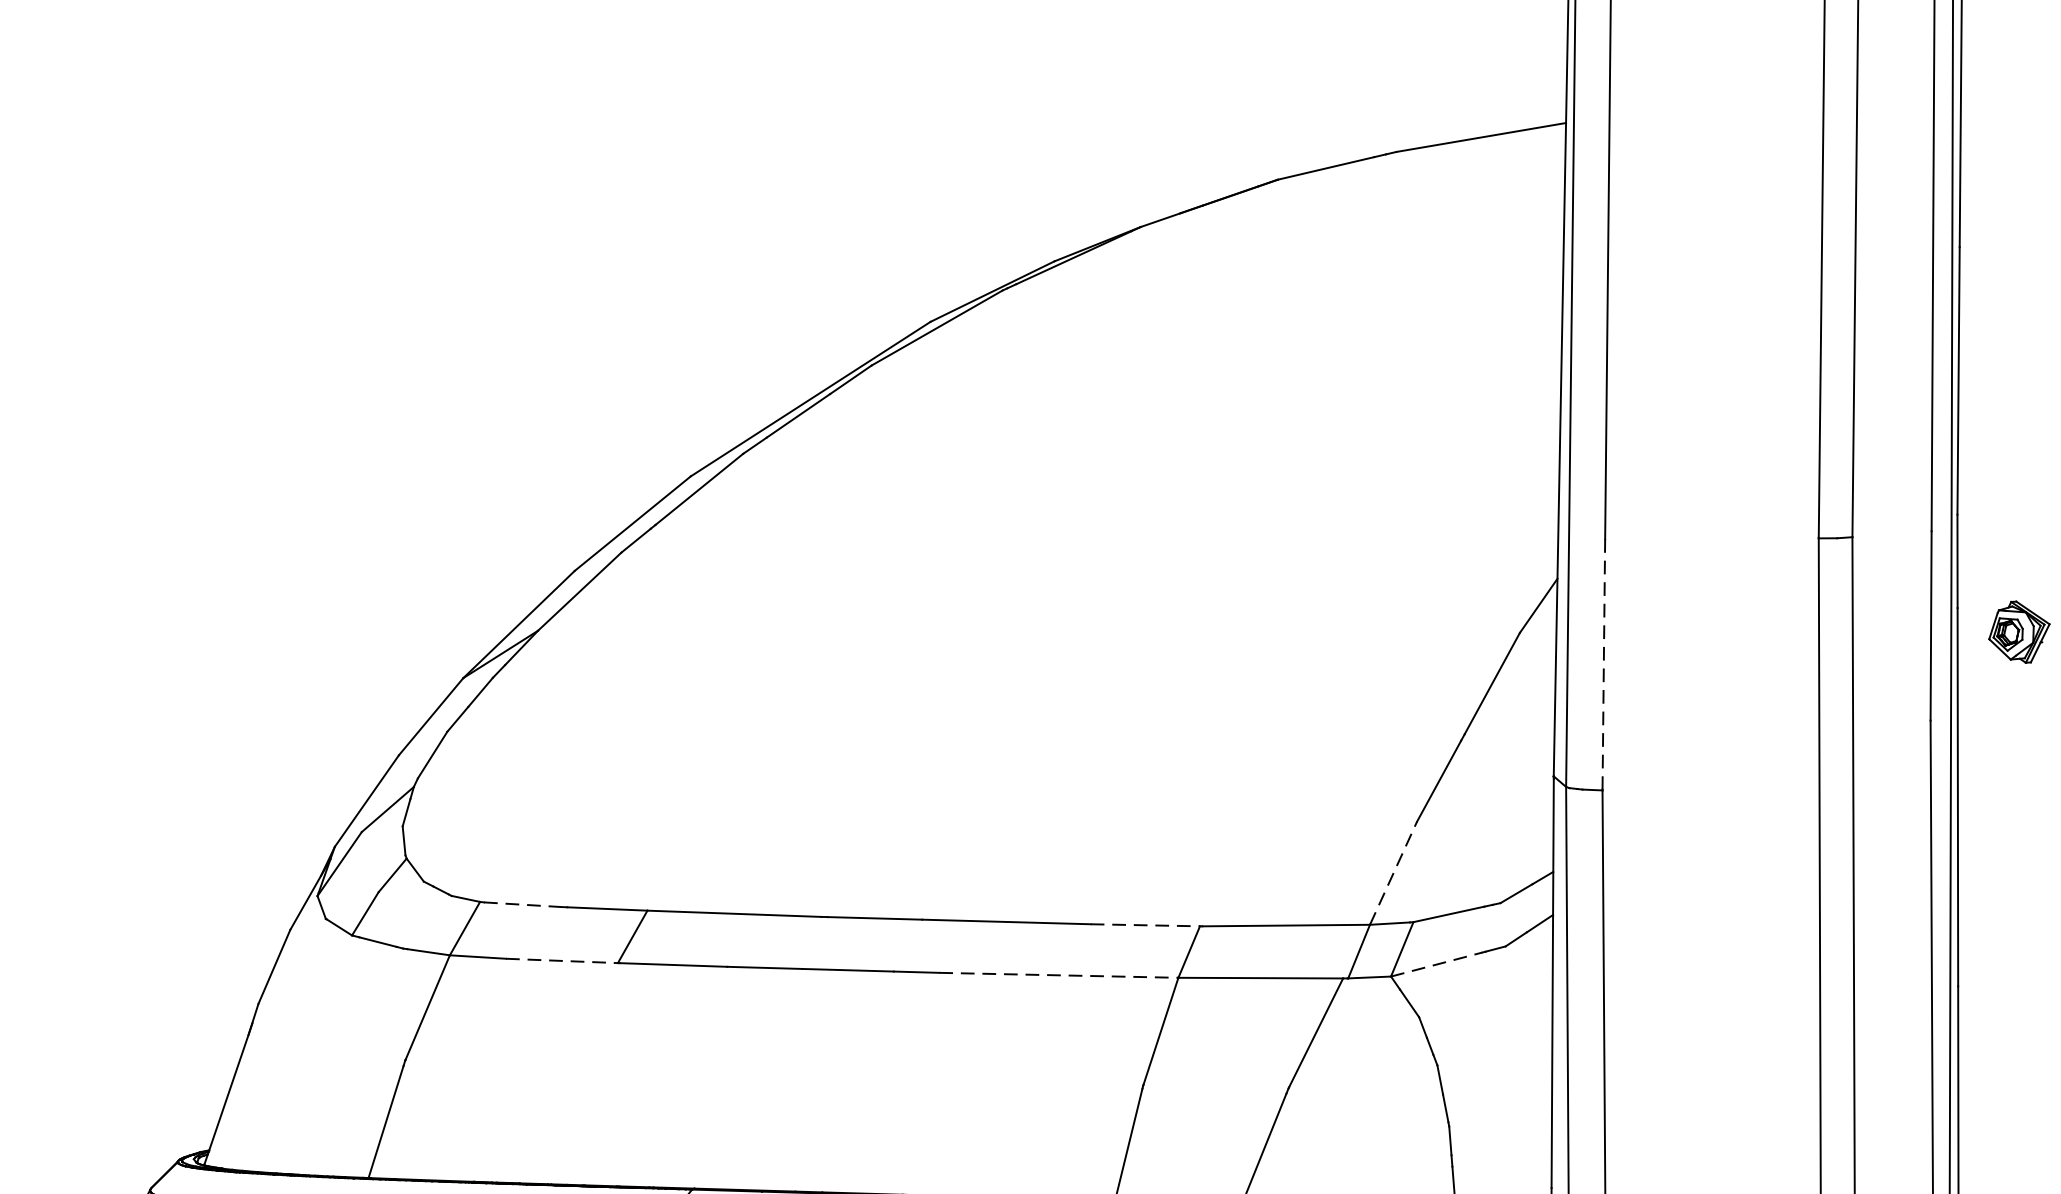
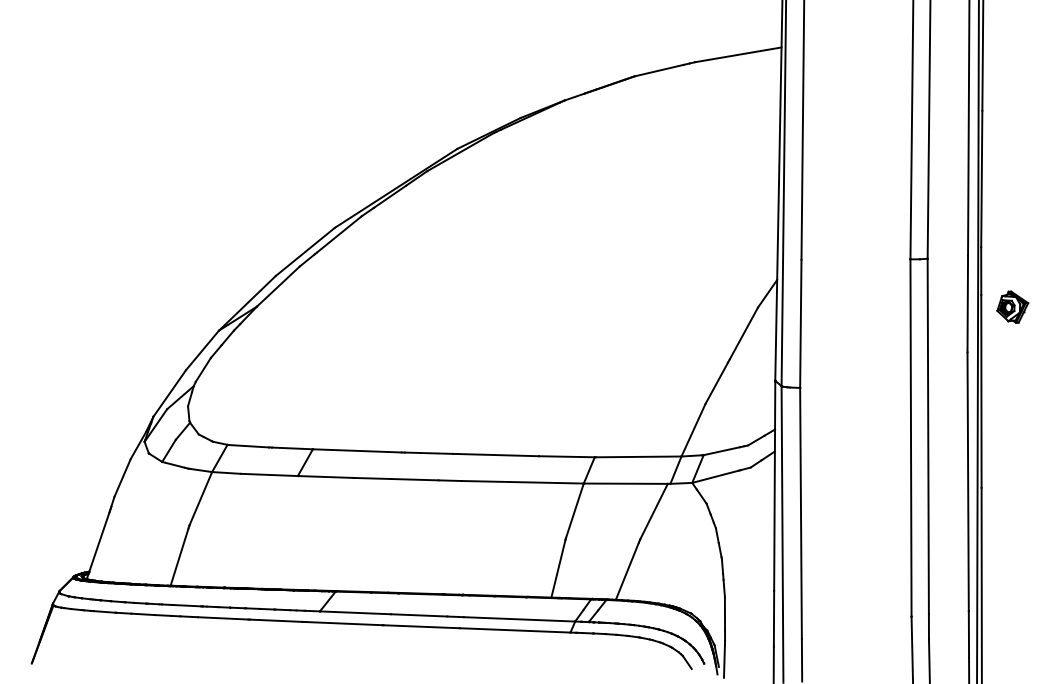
line: (1603, 664) -> (800, 323), dashed -> solid
line: (1393, 873) -> (693, 430), dashed -> solid
line: (523, 905) -> (249, 446), dashed -> solid
line: (1144, 924) -> (566, 456), dashed -> solid
line: (562, 960) -> (269, 474), dashed -> solid
line: (1438, 963) -> (716, 476), dashed -> solid
line: (1060, 975) -> (523, 482), dashed -> solid

